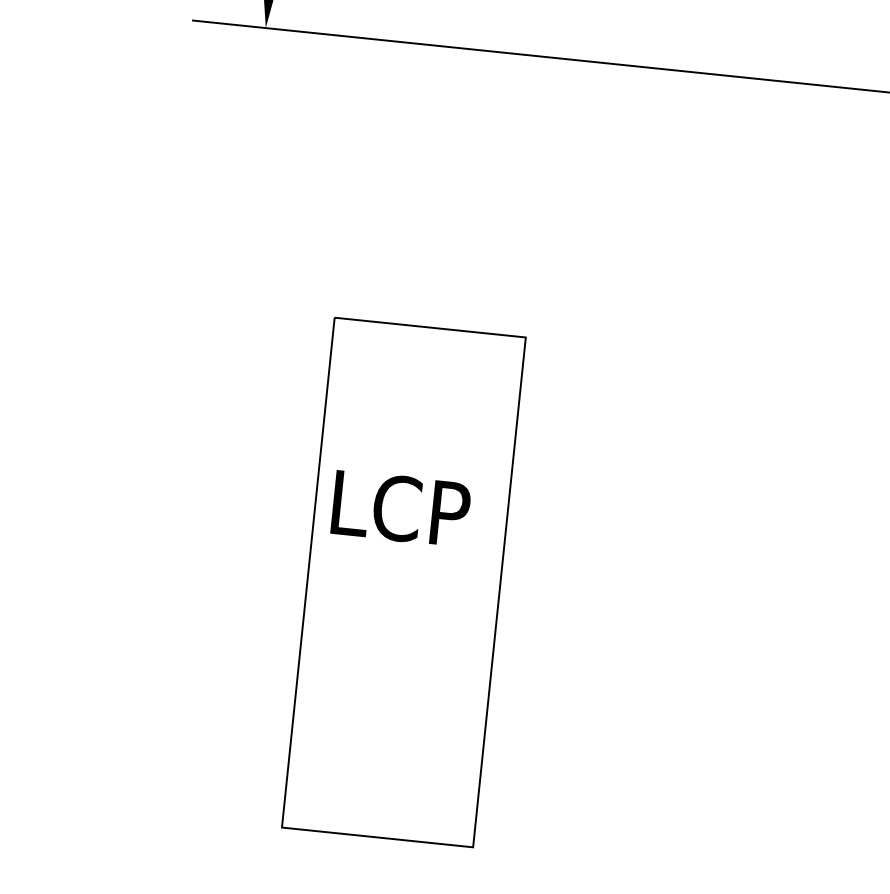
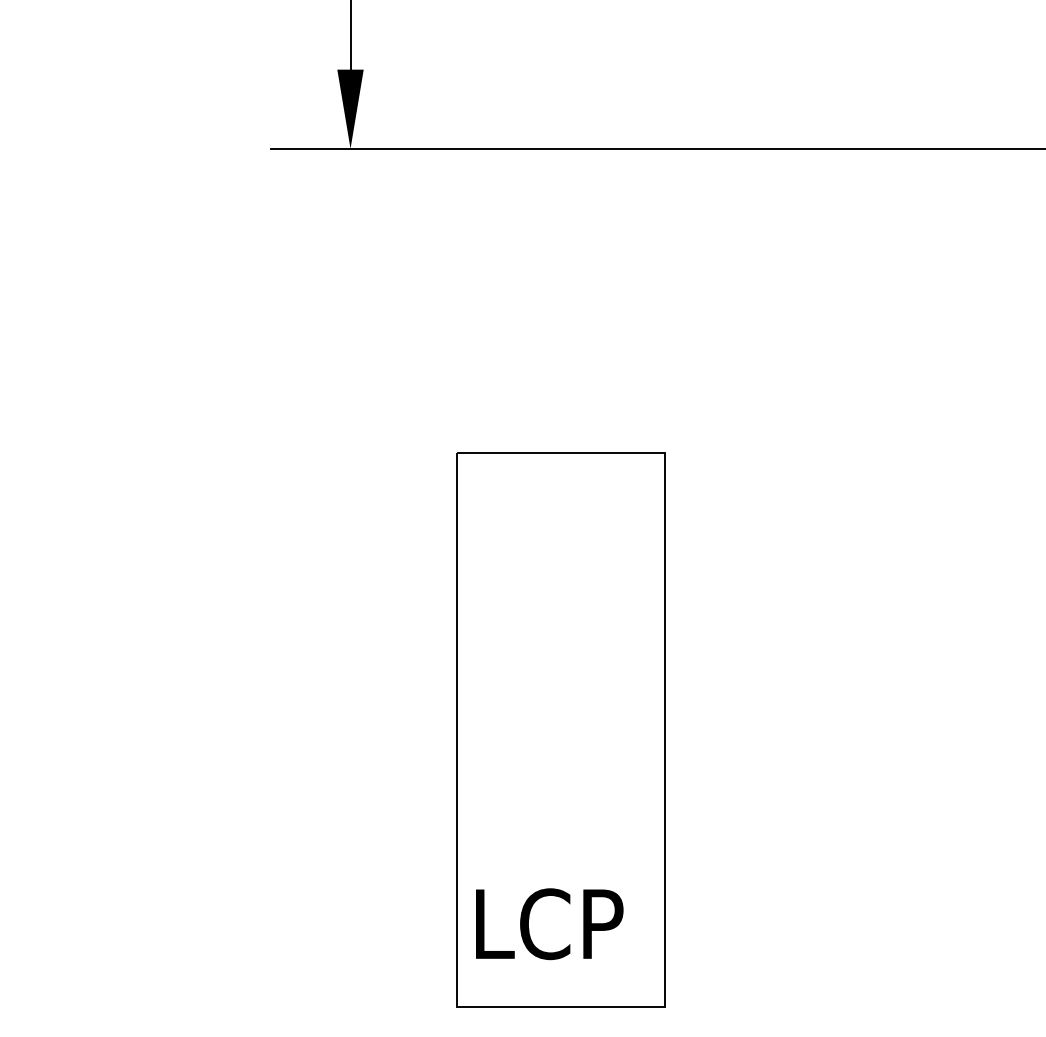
text: (400, 509) -> (549, 924), moved

